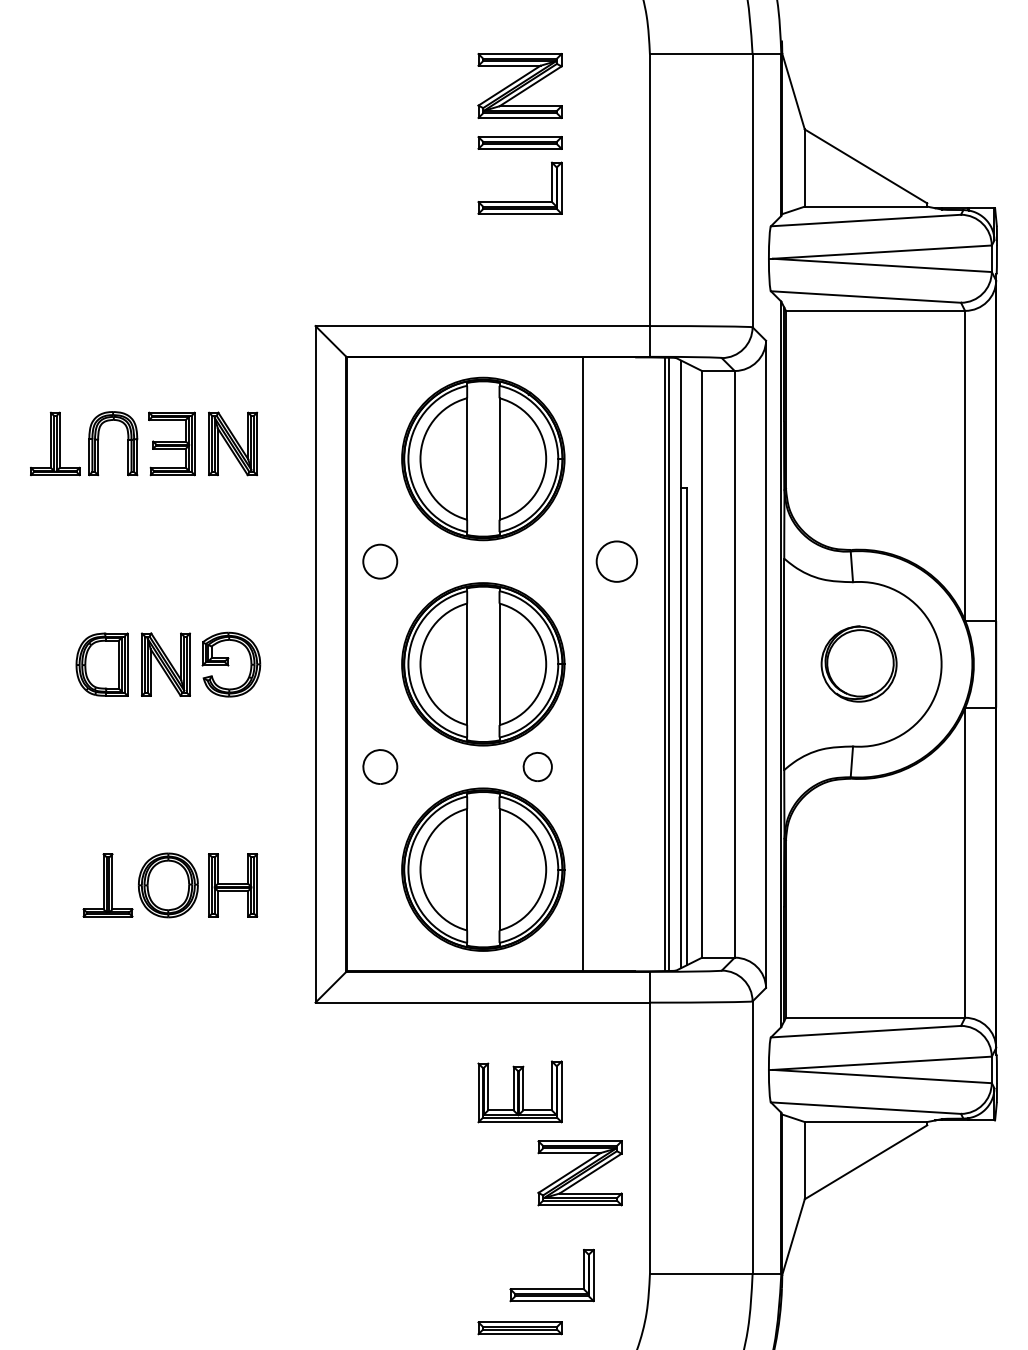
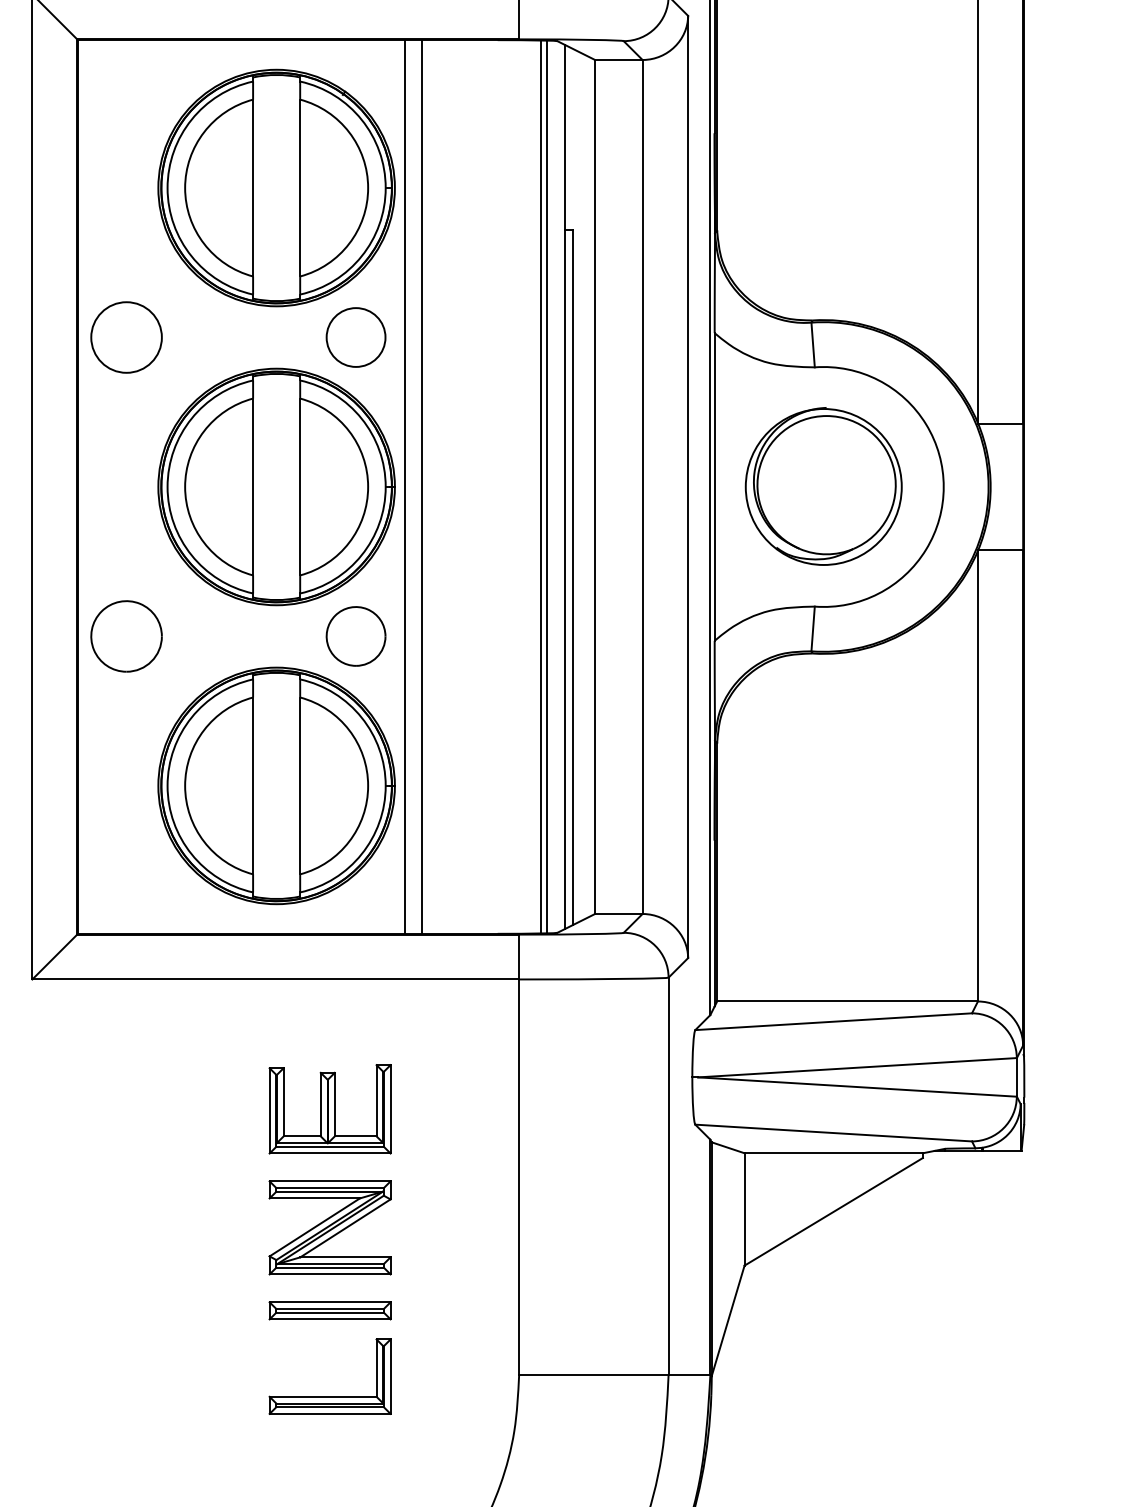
circle: (380, 561) -> (126, 337), size x1.43
circle: (616, 561) -> (355, 337), moved
part: (858, 663) -> (822, 485), size x1.43
line: (571, 664) -> (404, 487), added
part: (380, 766) -> (126, 635), size x1.43
part: (537, 766) -> (355, 635), size x1.43
part: (579, 1173) -> (329, 1228), moved
part: (551, 1288) -> (329, 1395), moved
part: (519, 1328) -> (329, 1311), moved

